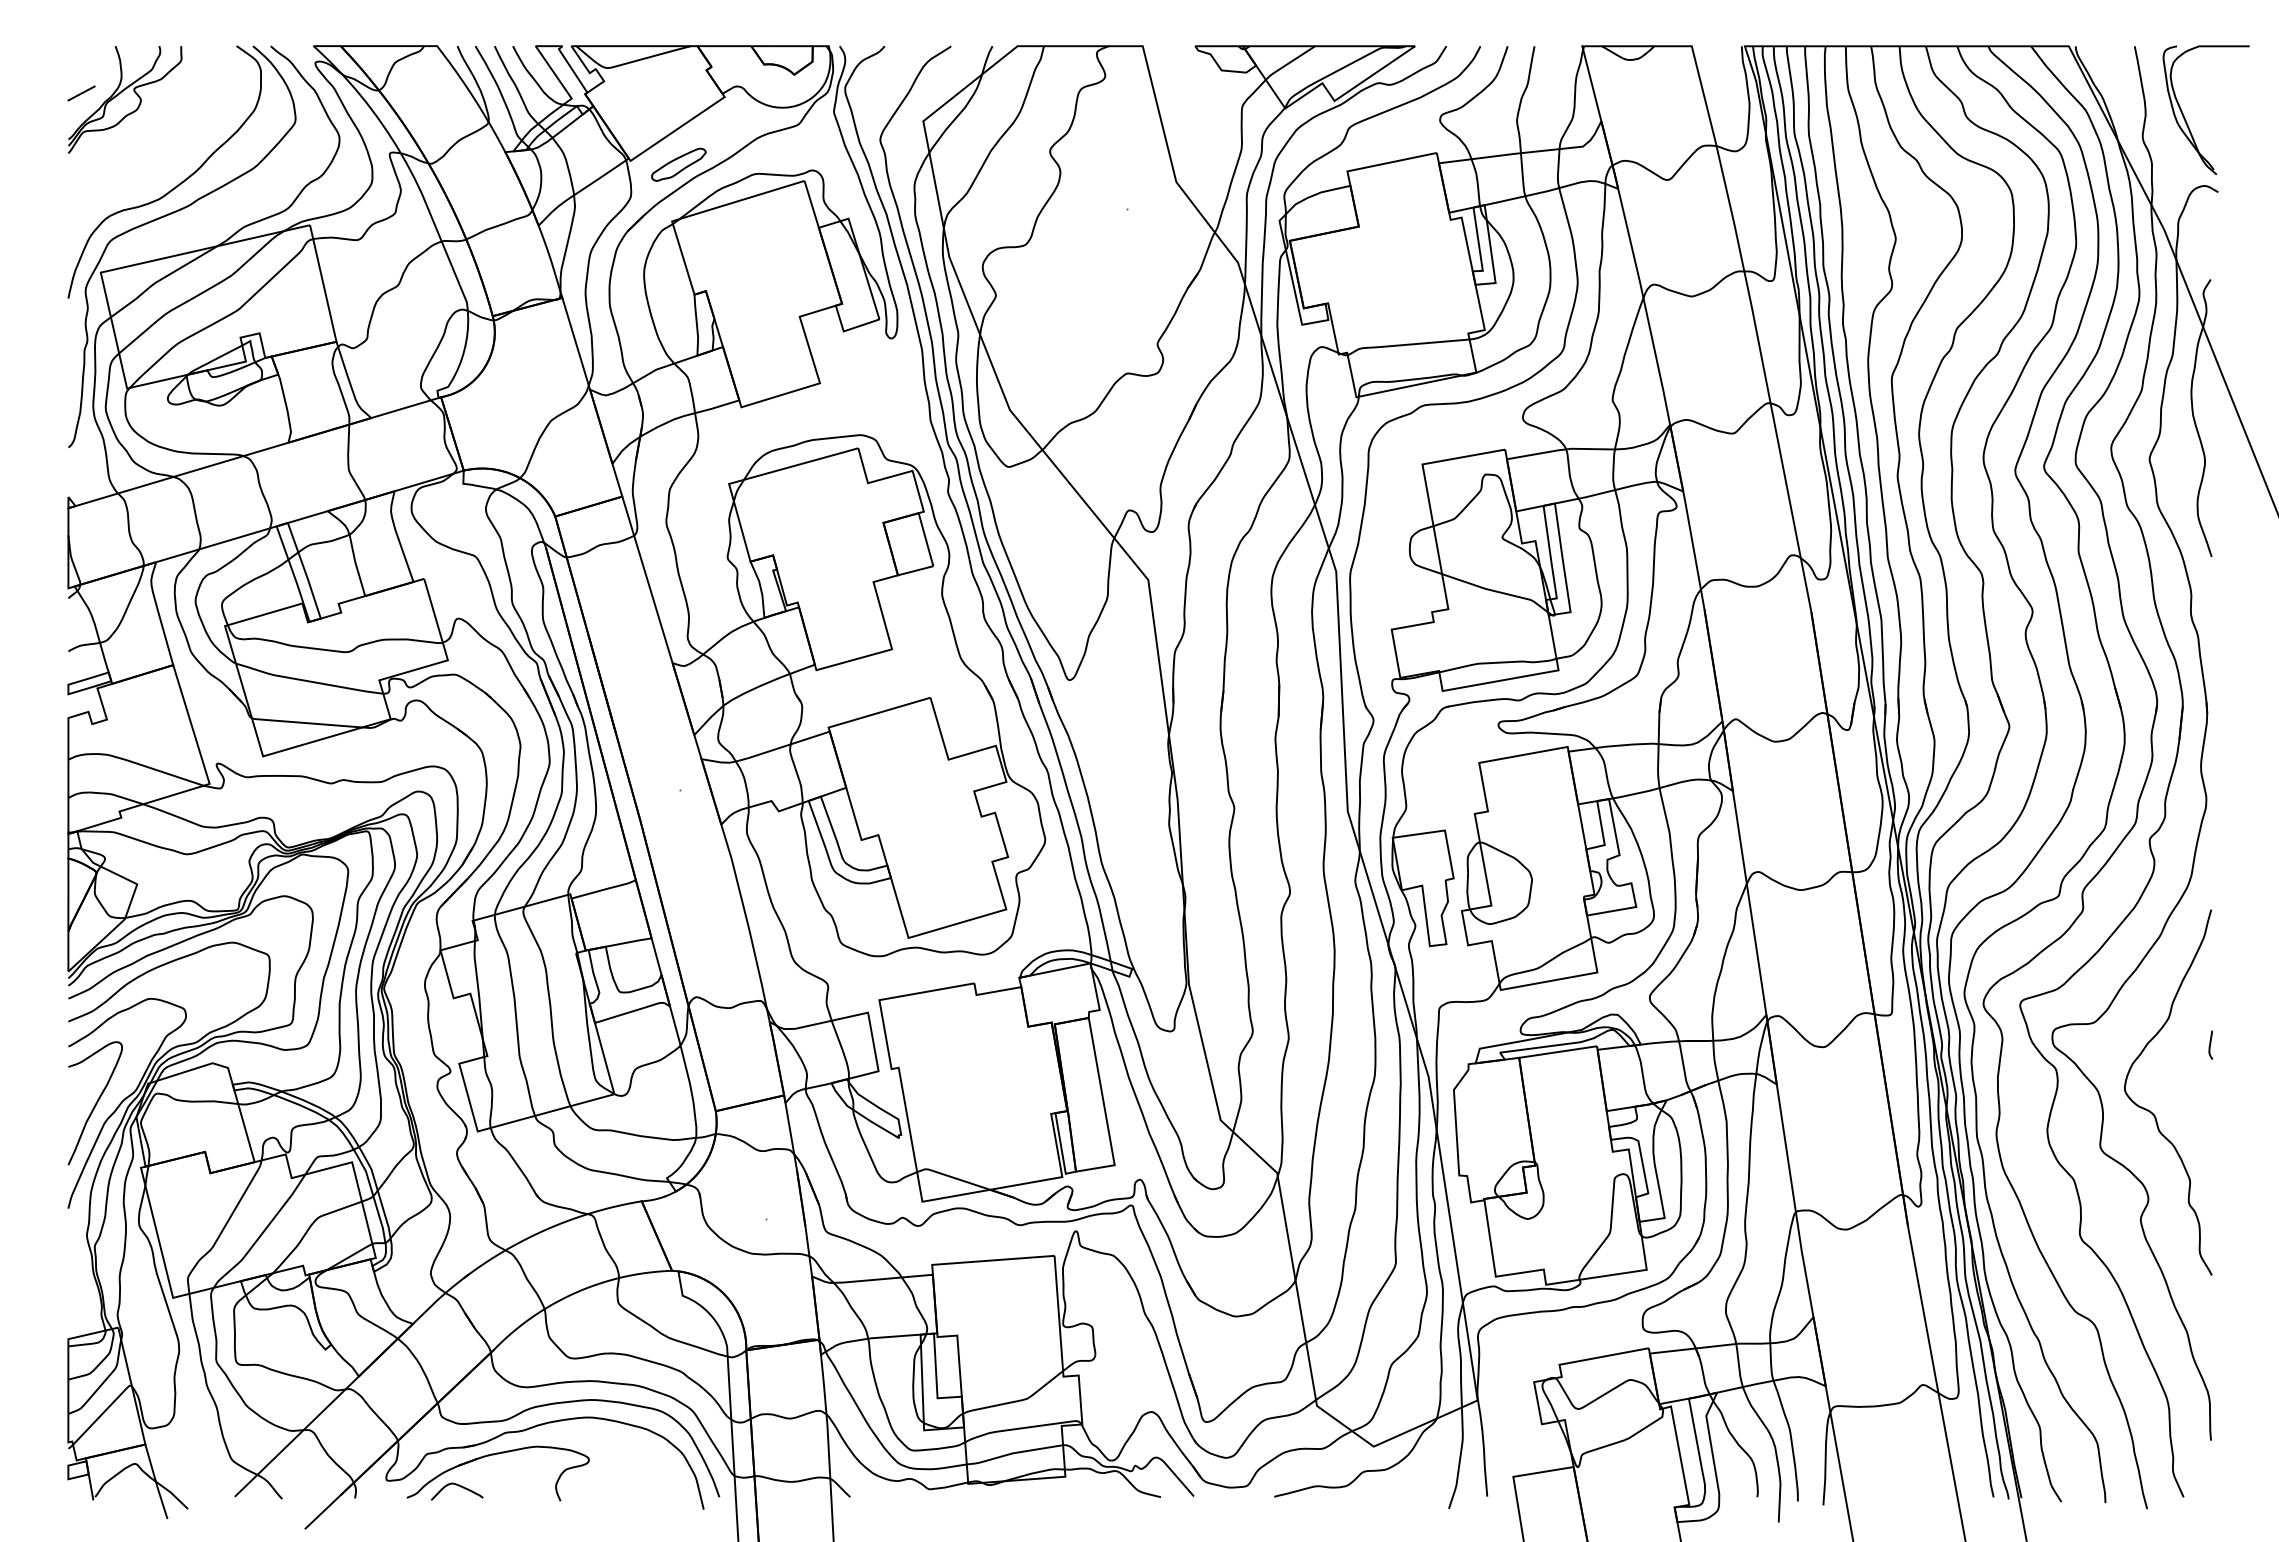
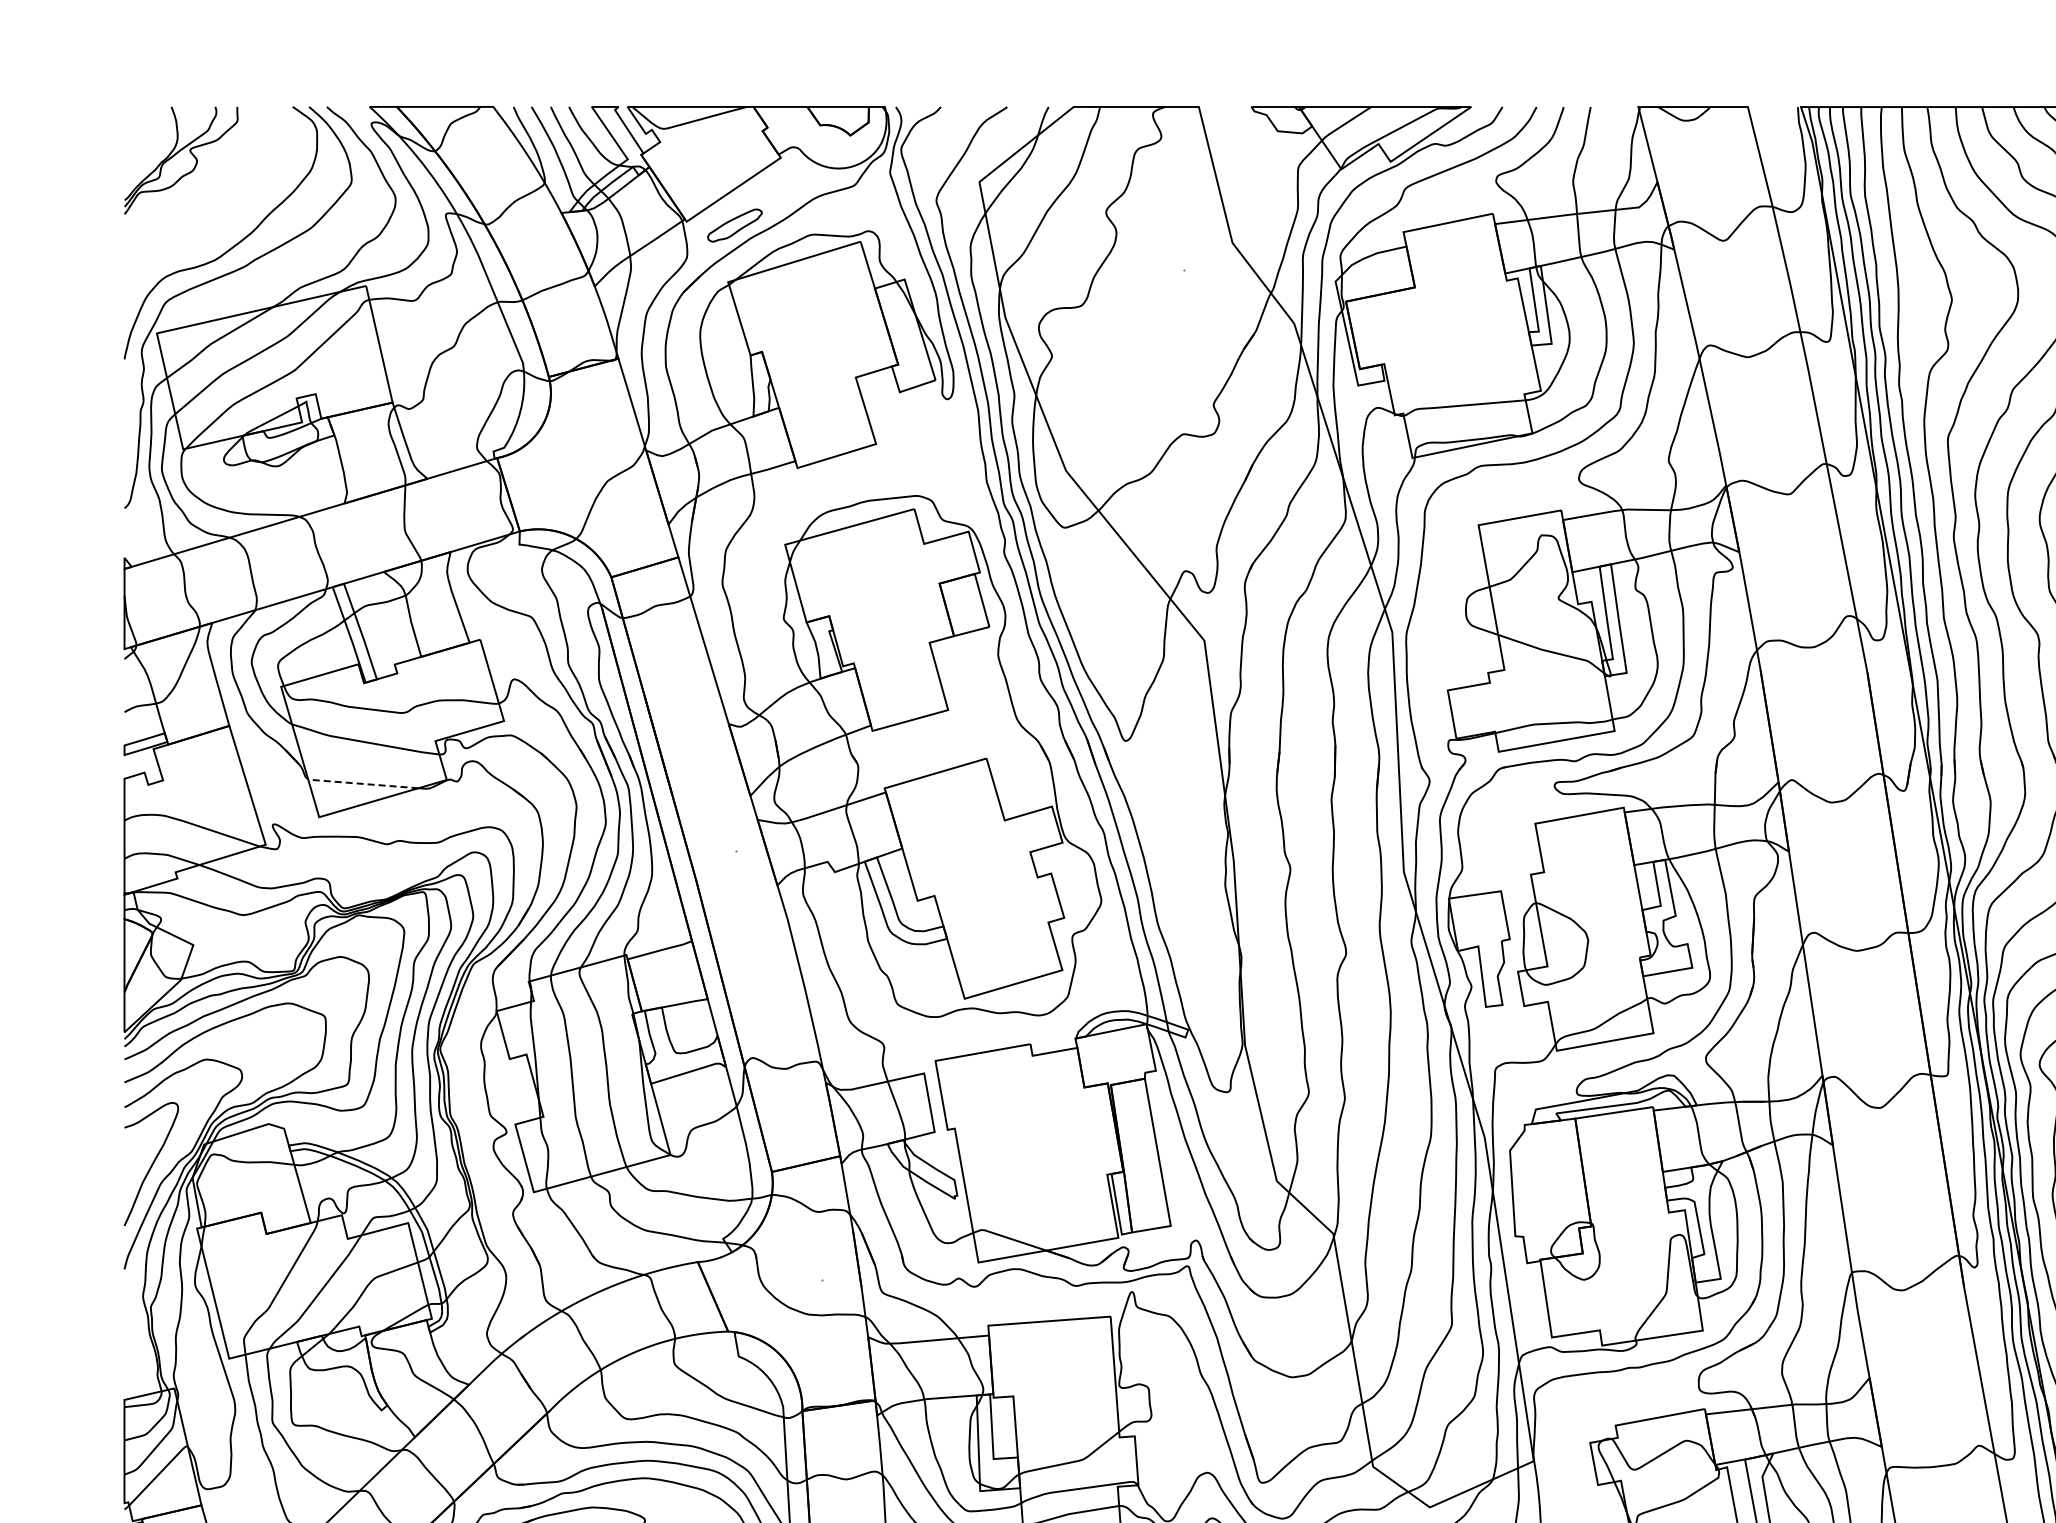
line: (81, 93) -> (137, 154), removed
line: (304, 723) -> (360, 784), solid -> dashed

